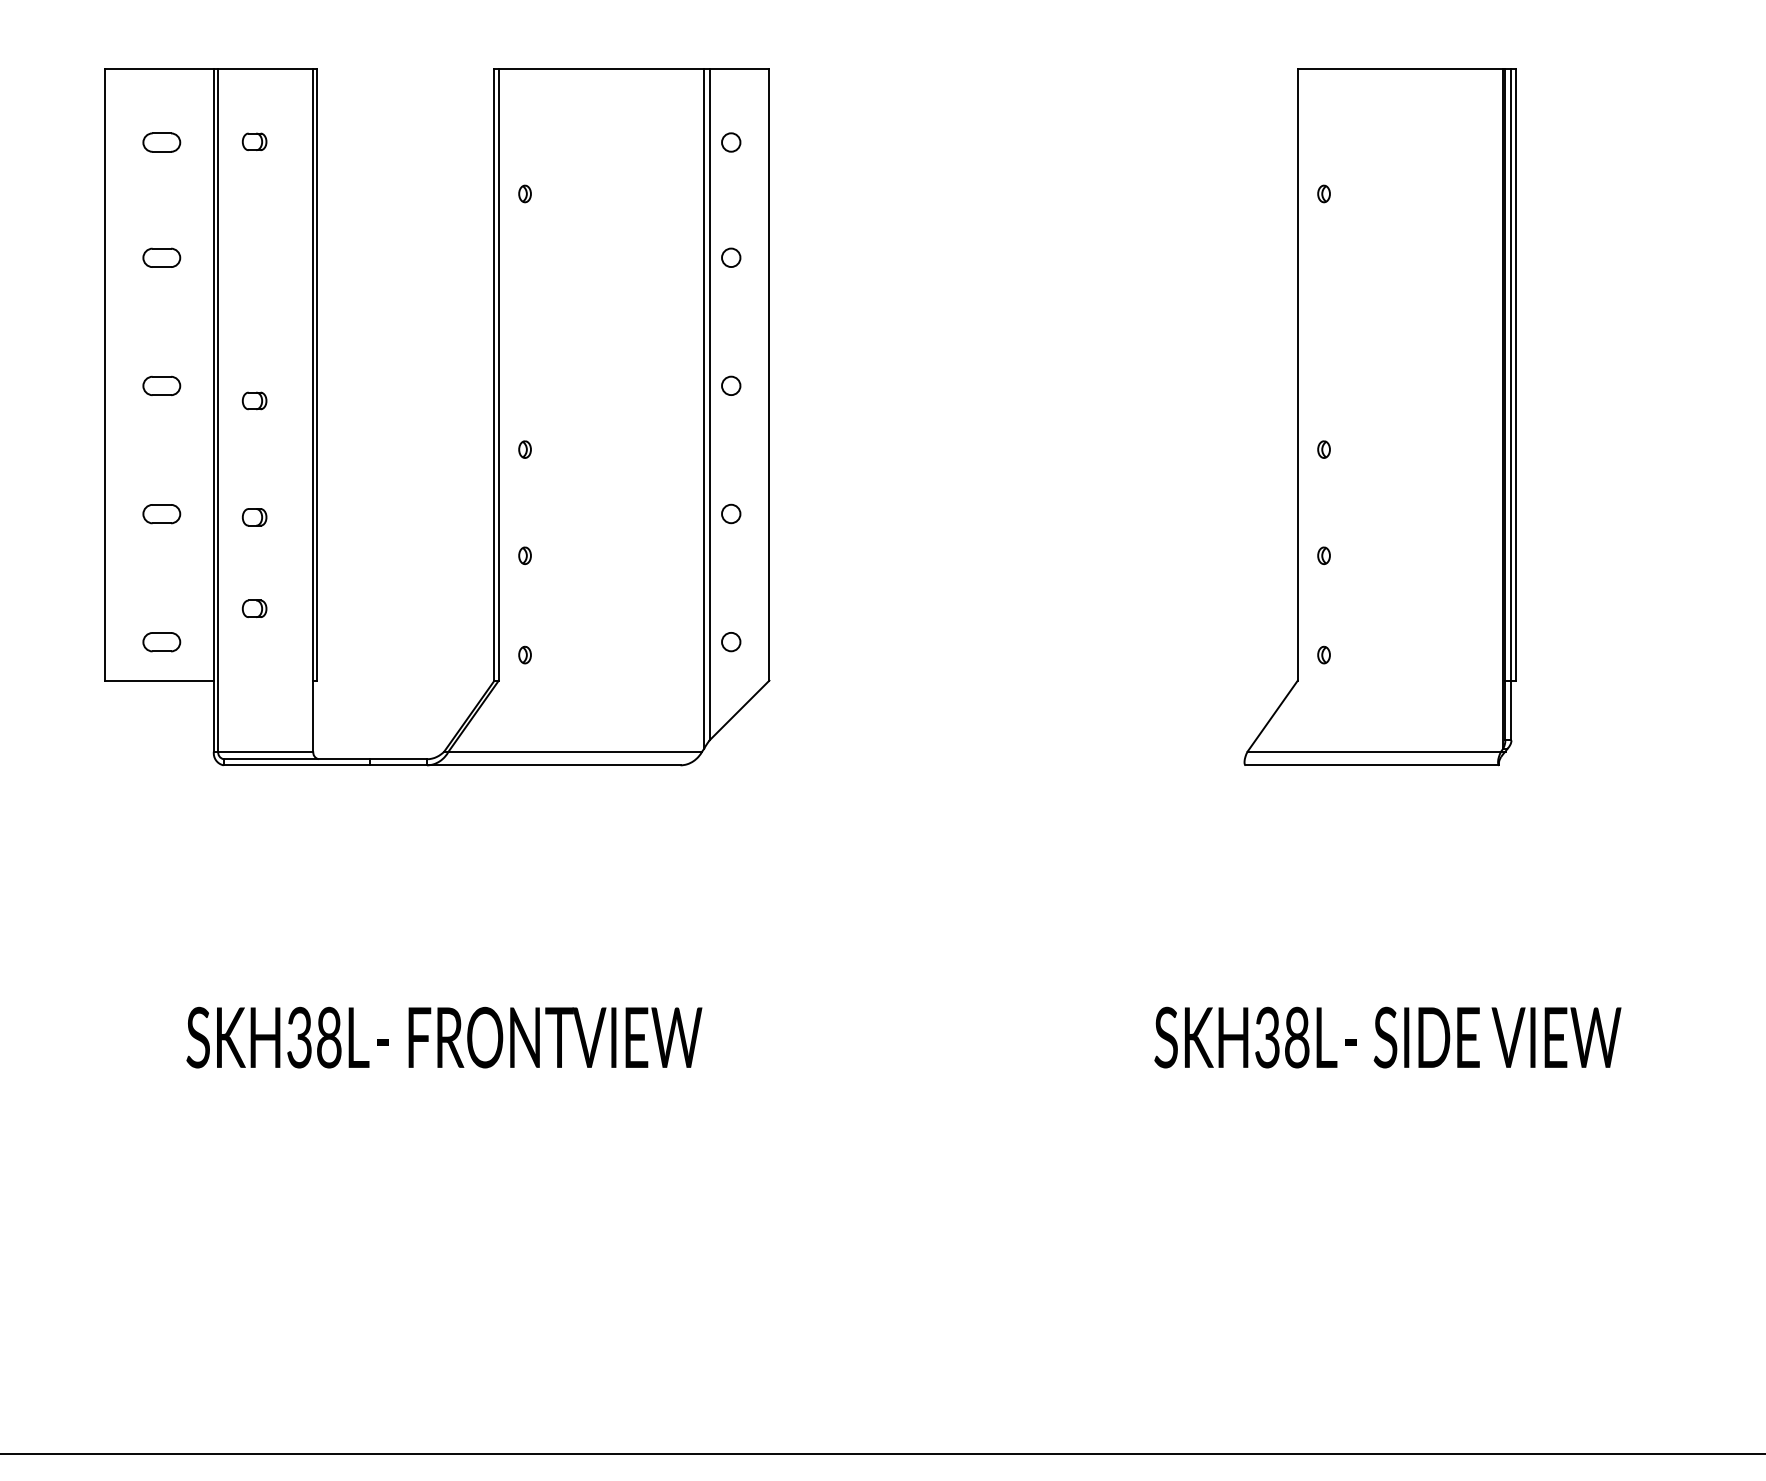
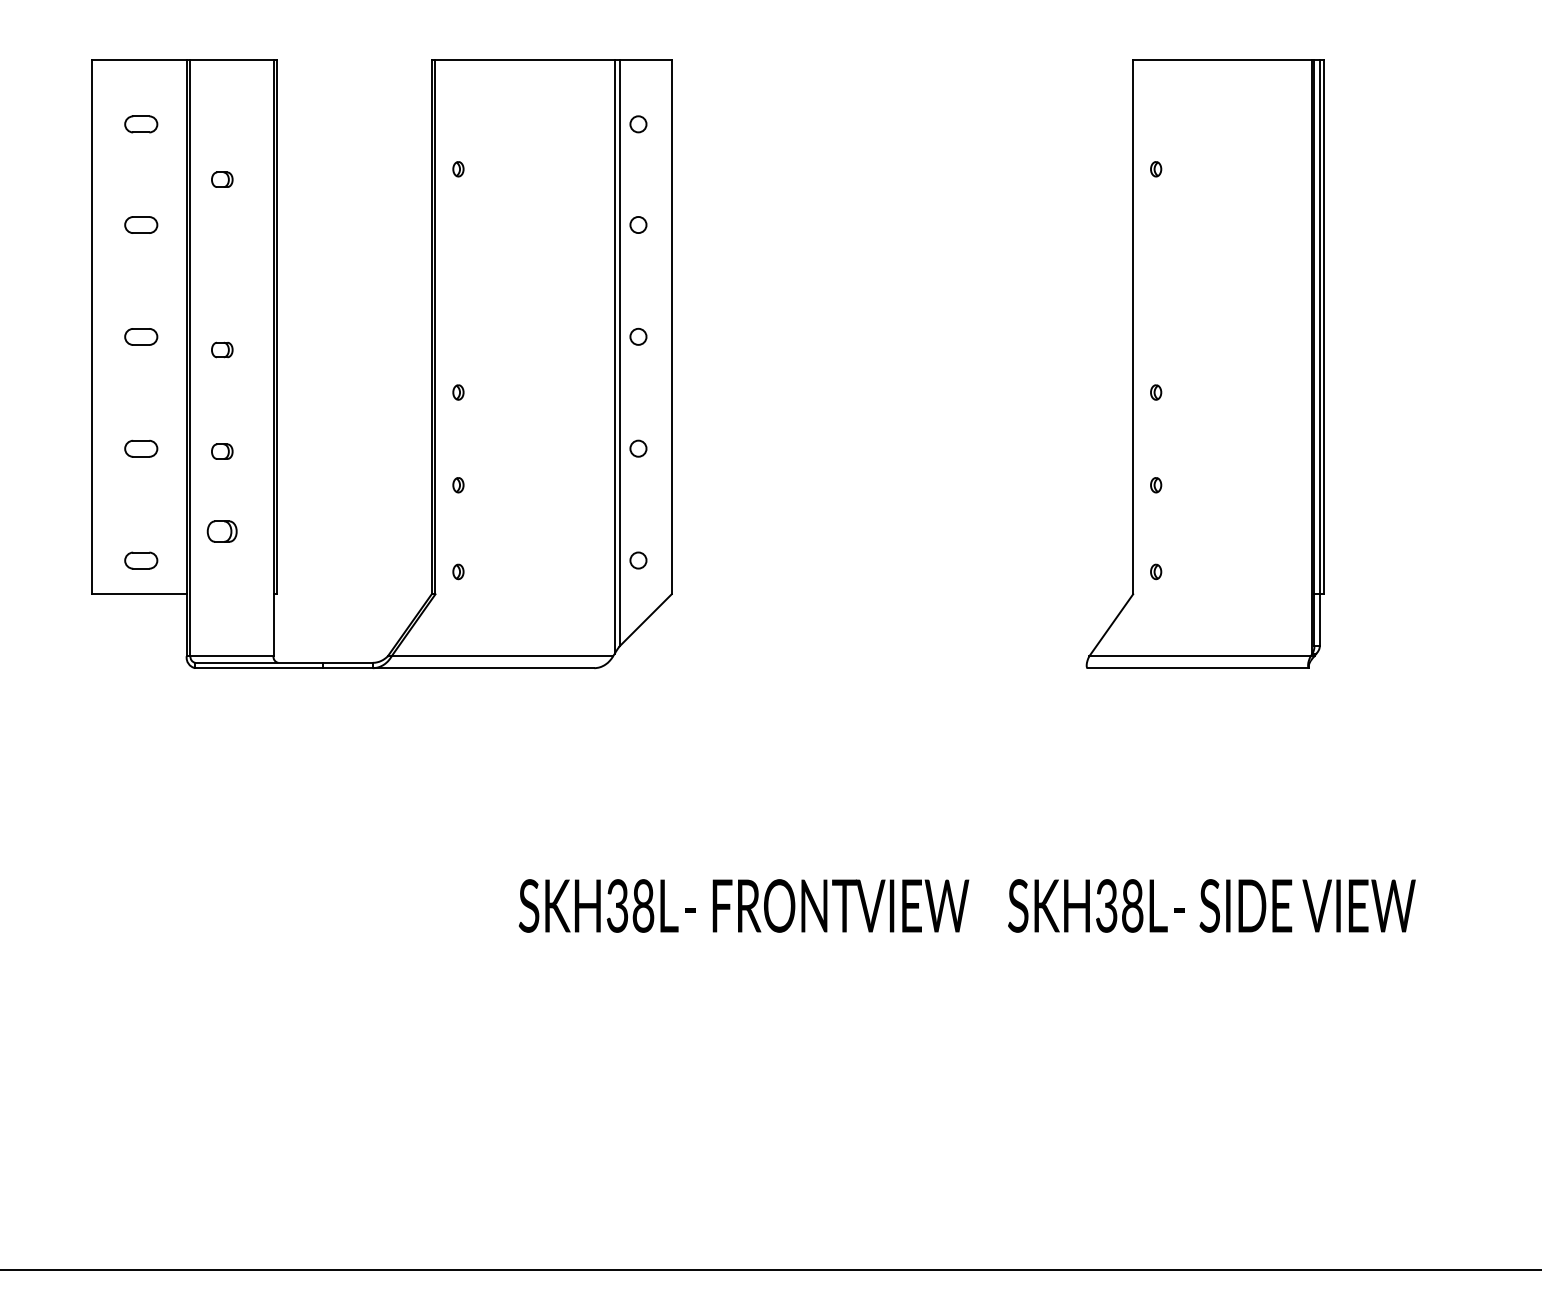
part: (254, 141) -> (222, 179), moved
part: (254, 608) -> (222, 531), size x1.4
text: (443, 1037) -> (743, 905), moved

